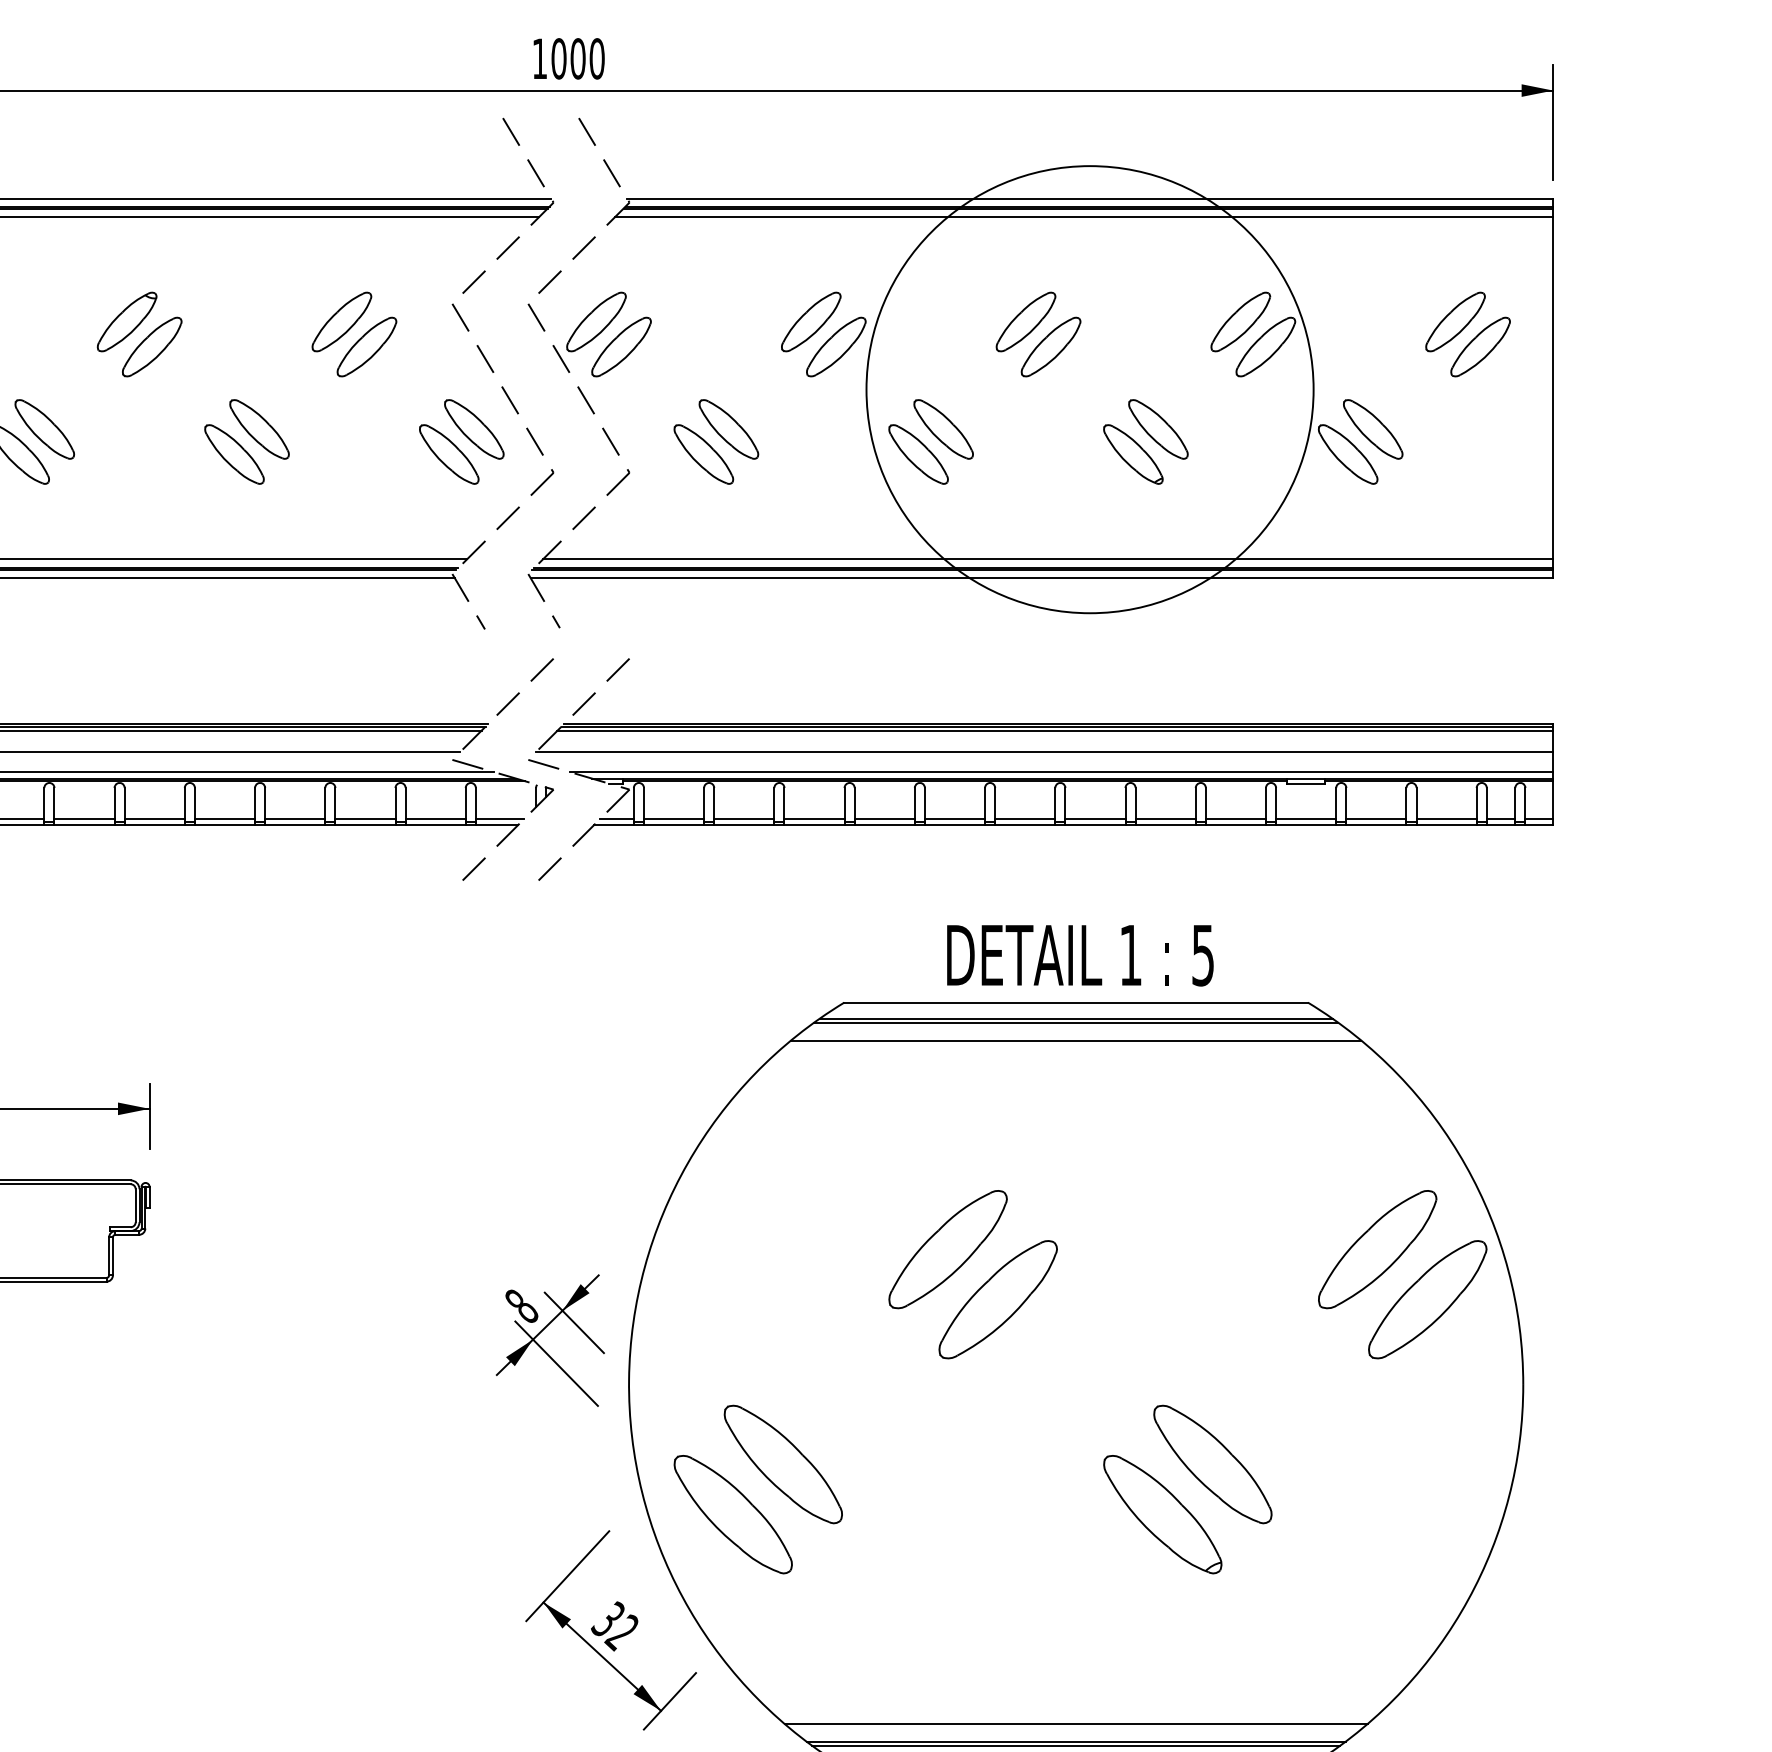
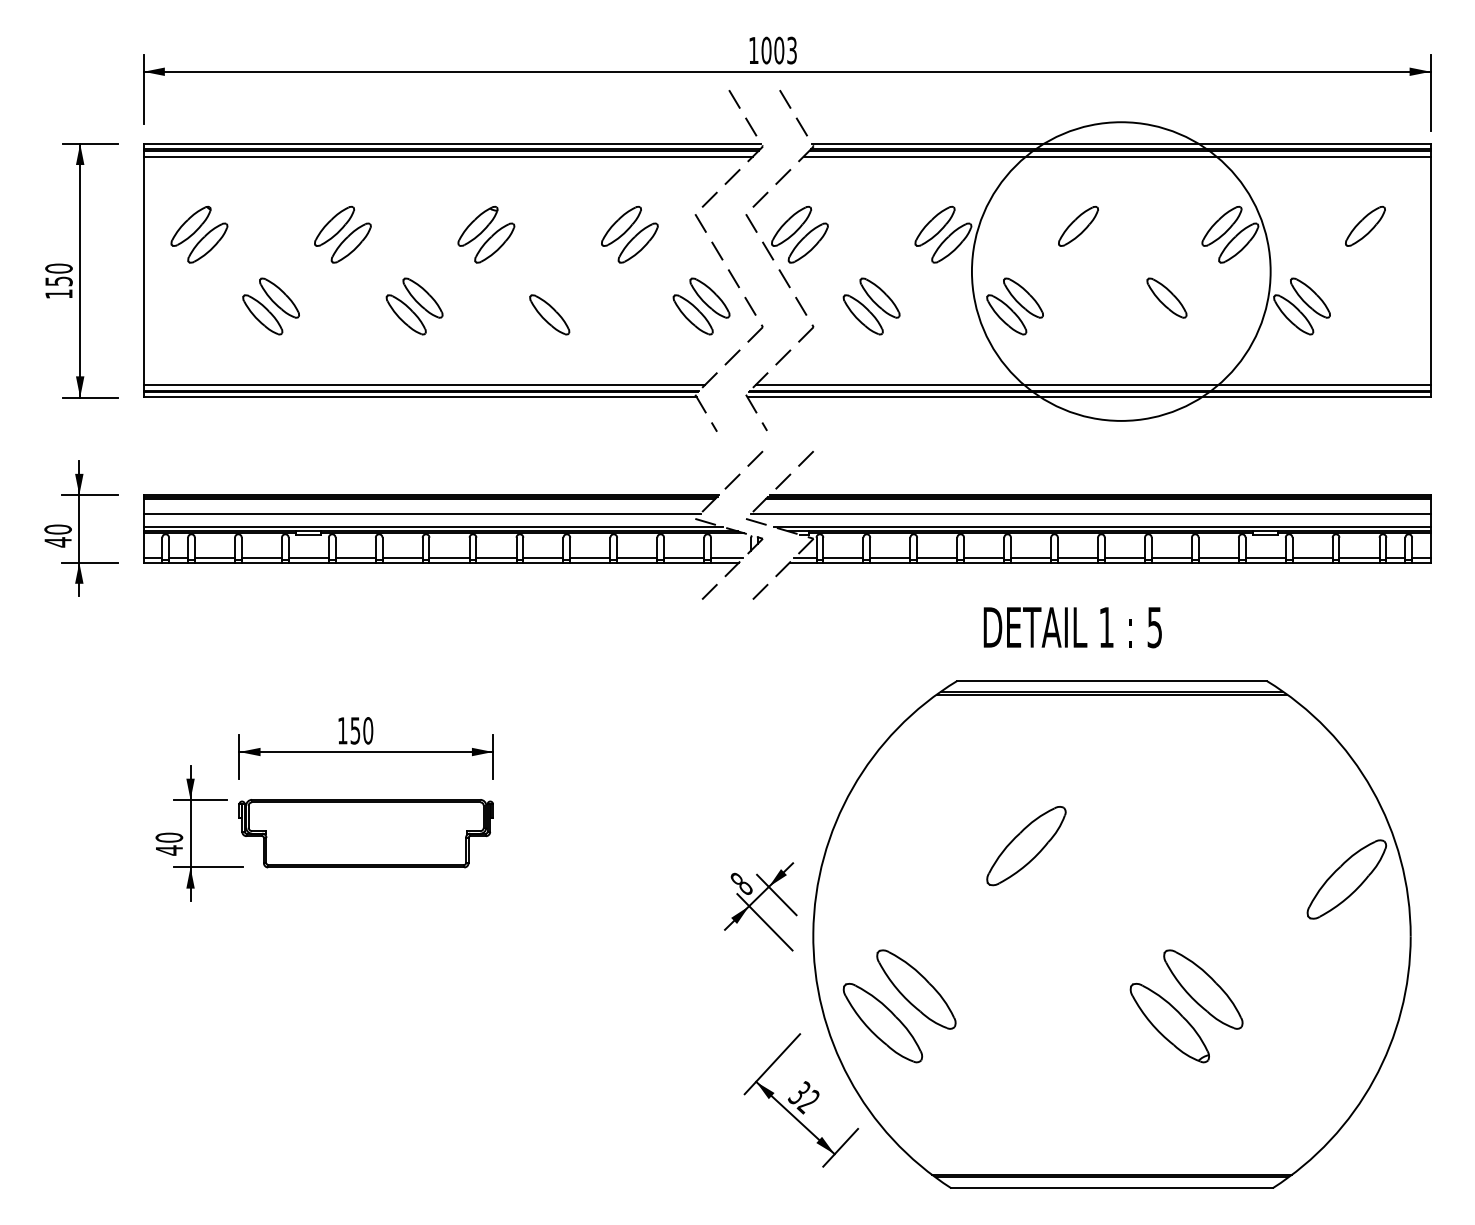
text: (597, 58) -> (792, 50), 1000 -> 1003
part: (1049, 346) -> (1094, 242), removed
part: (1479, 346) -> (1381, 242), removed
part: (259, 428) -> (566, 297), removed
part: (1132, 453) -> (1149, 314), removed
text: (1079, 955) -> (1072, 627), moved
line: (1075, 1040) -> (1111, 706), removed
part: (1377, 1250) -> (1313, 846), removed
part: (997, 1299) -> (1059, 879), removed
line: (1075, 1723) -> (1111, 1162), removed

